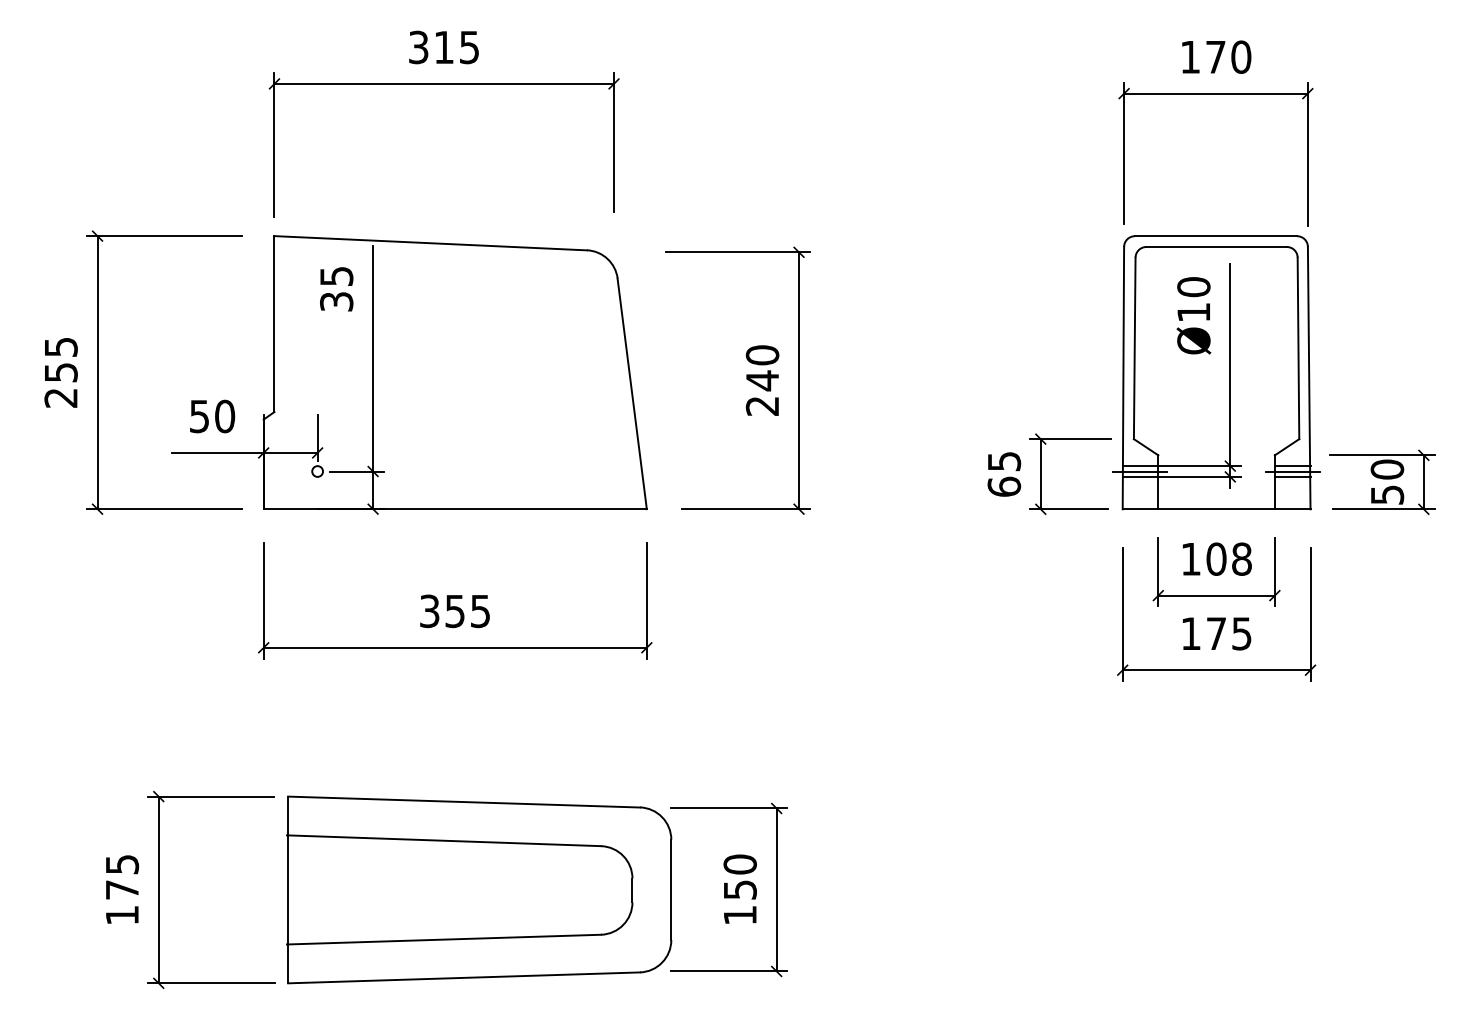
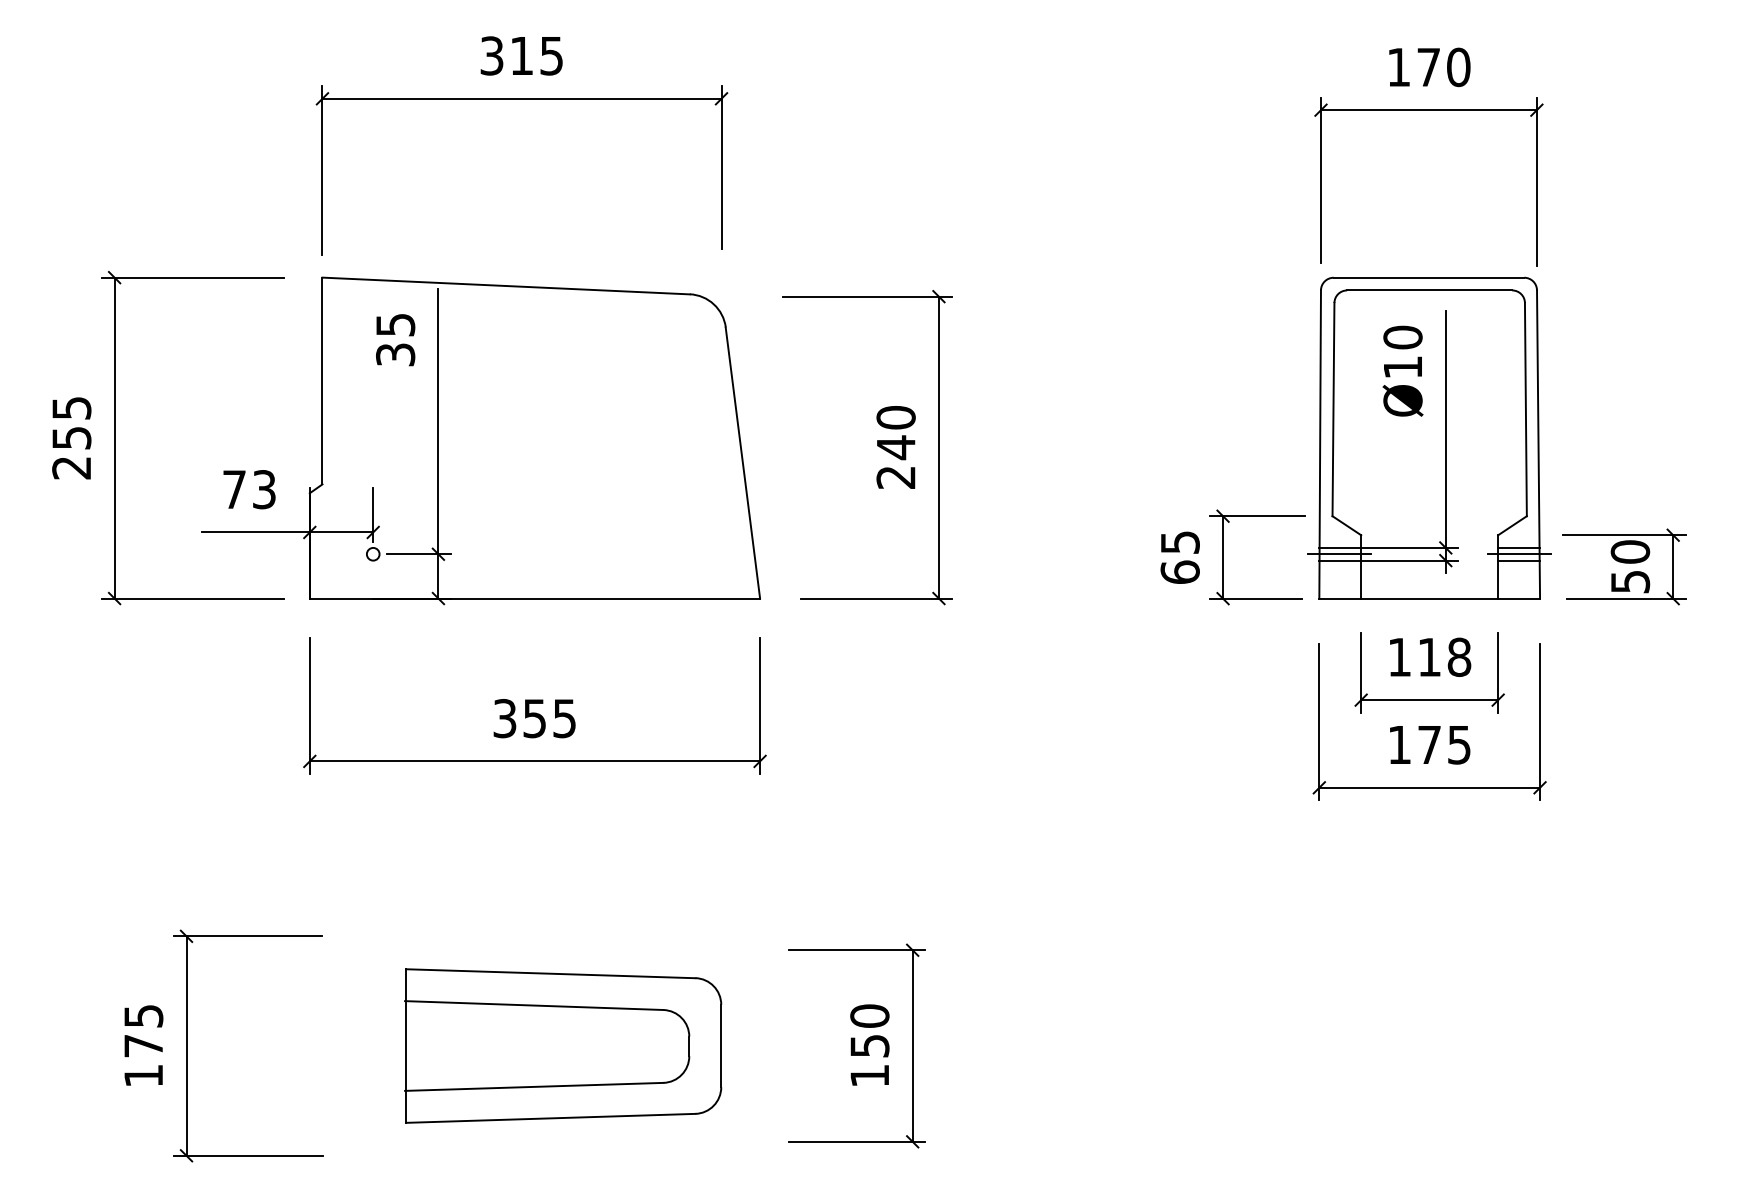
text: (212, 416) -> (249, 489), 50 -> 73
text: (1216, 558) -> (1429, 656), 108 -> 118
part: (479, 889) -> (563, 1045), size x0.7

